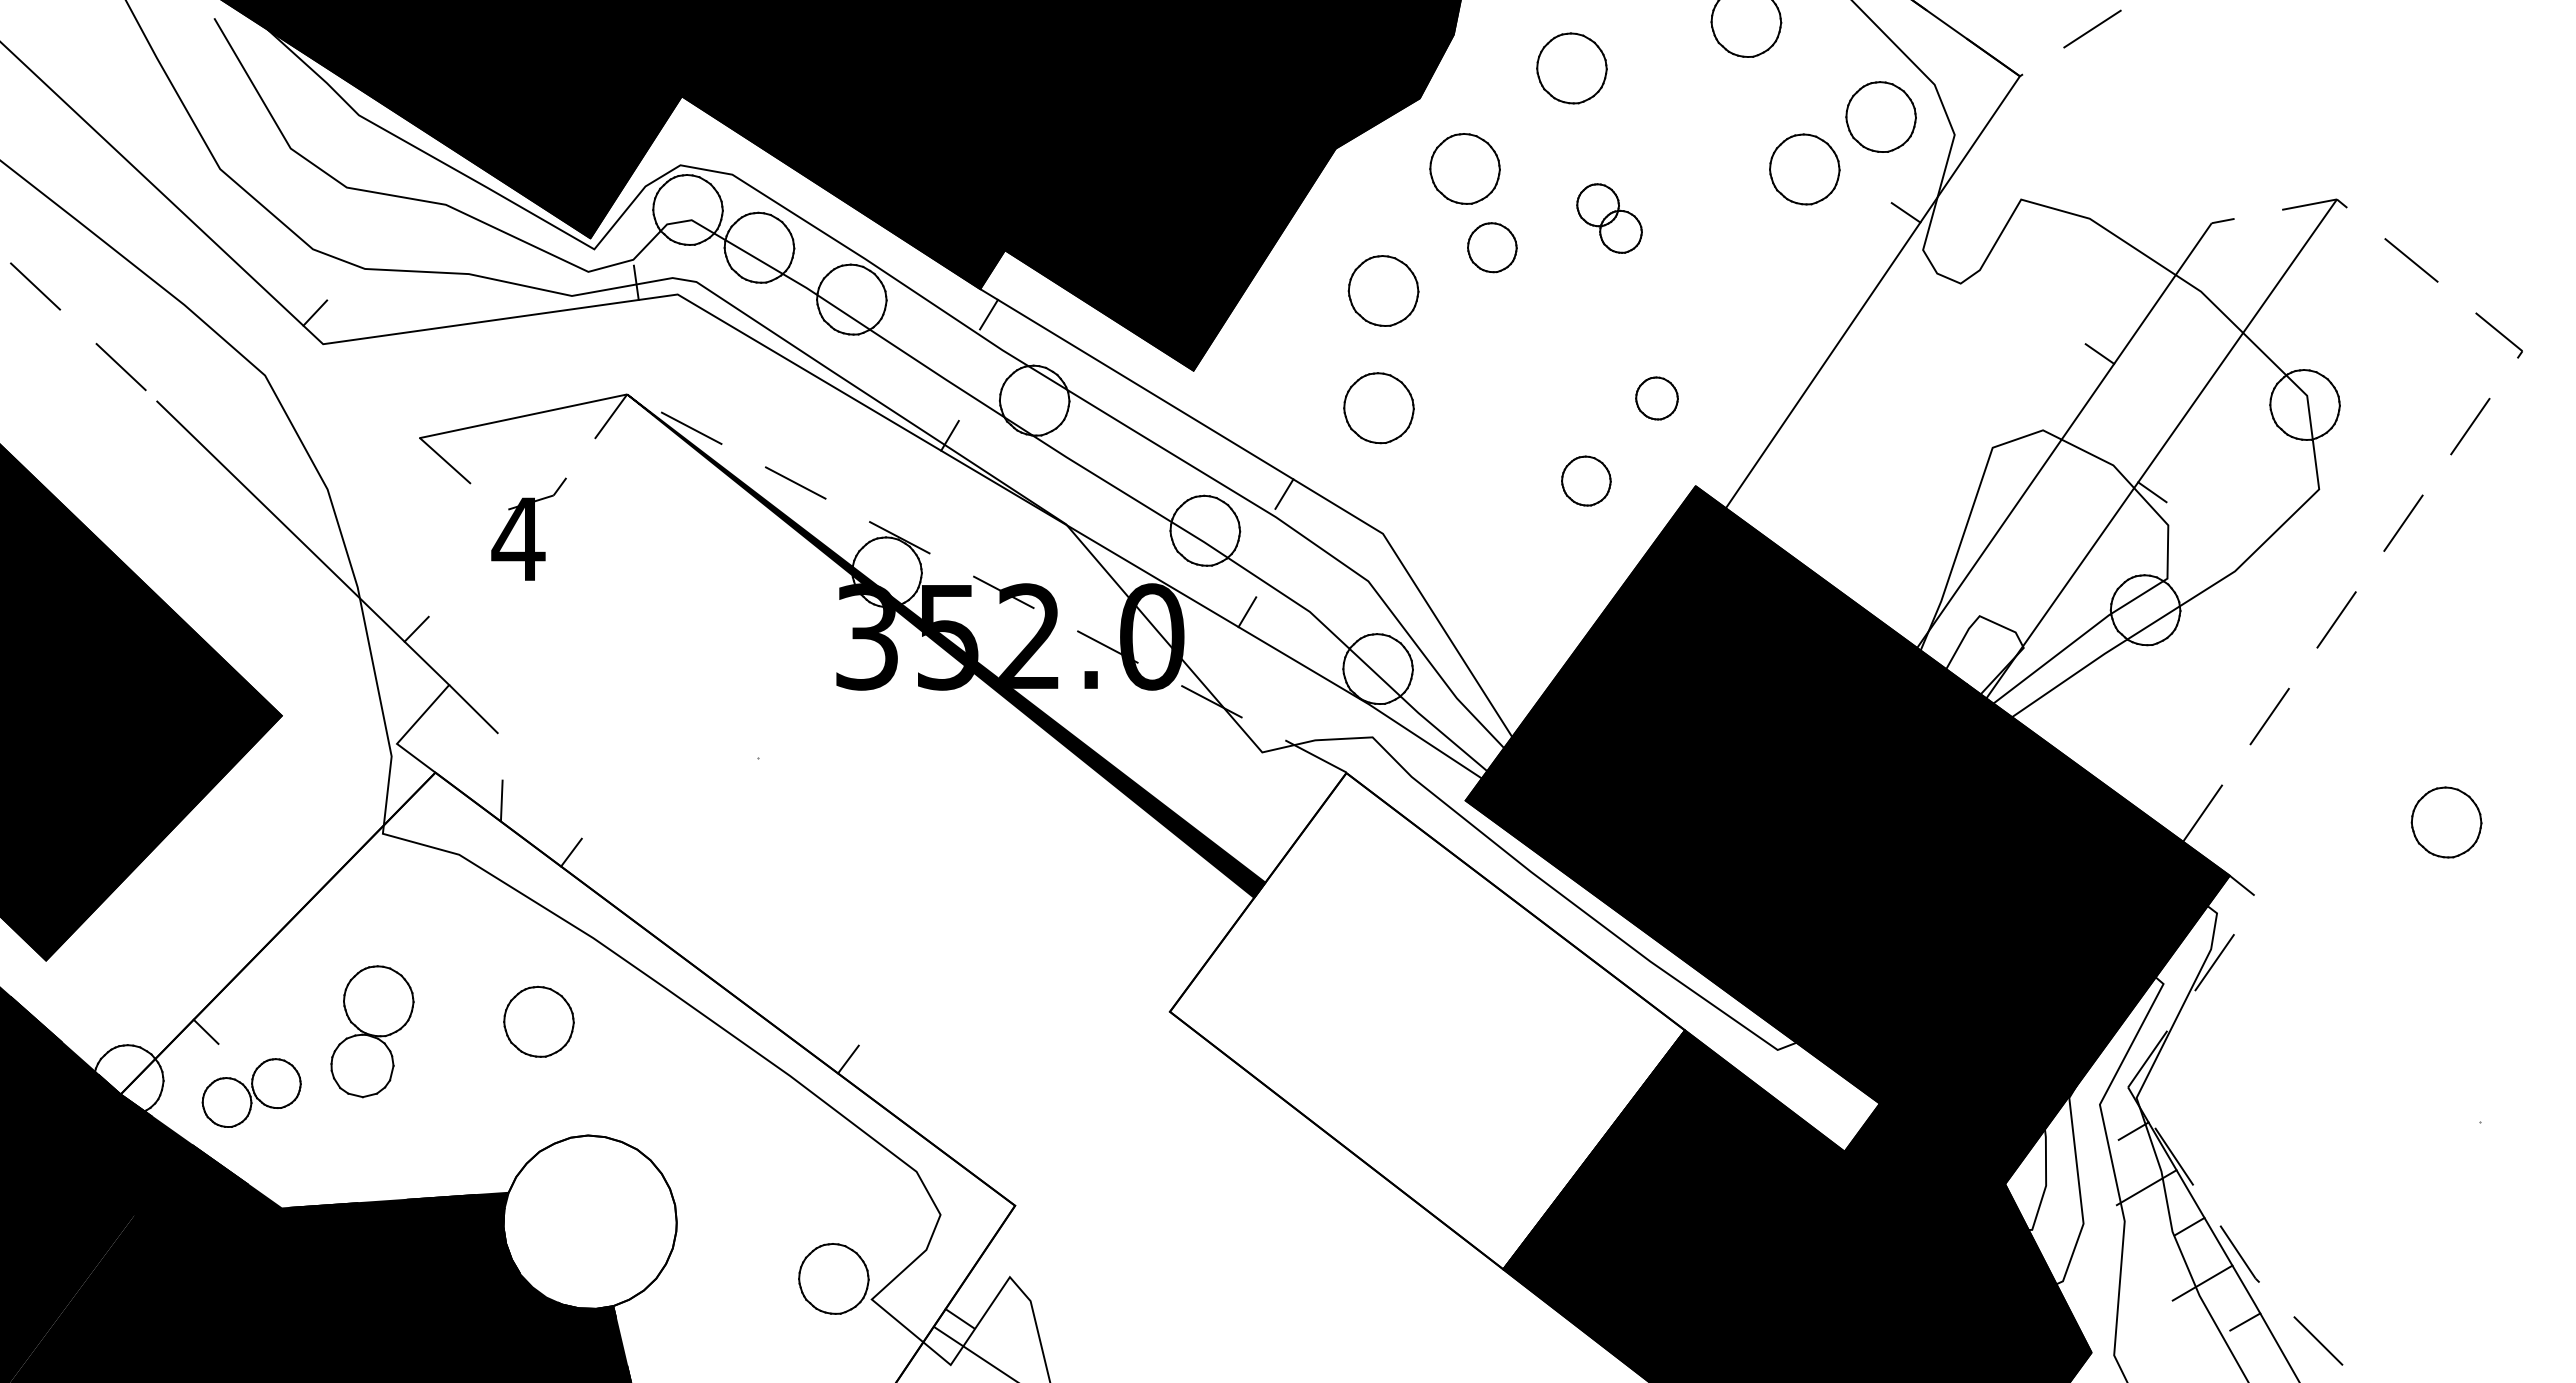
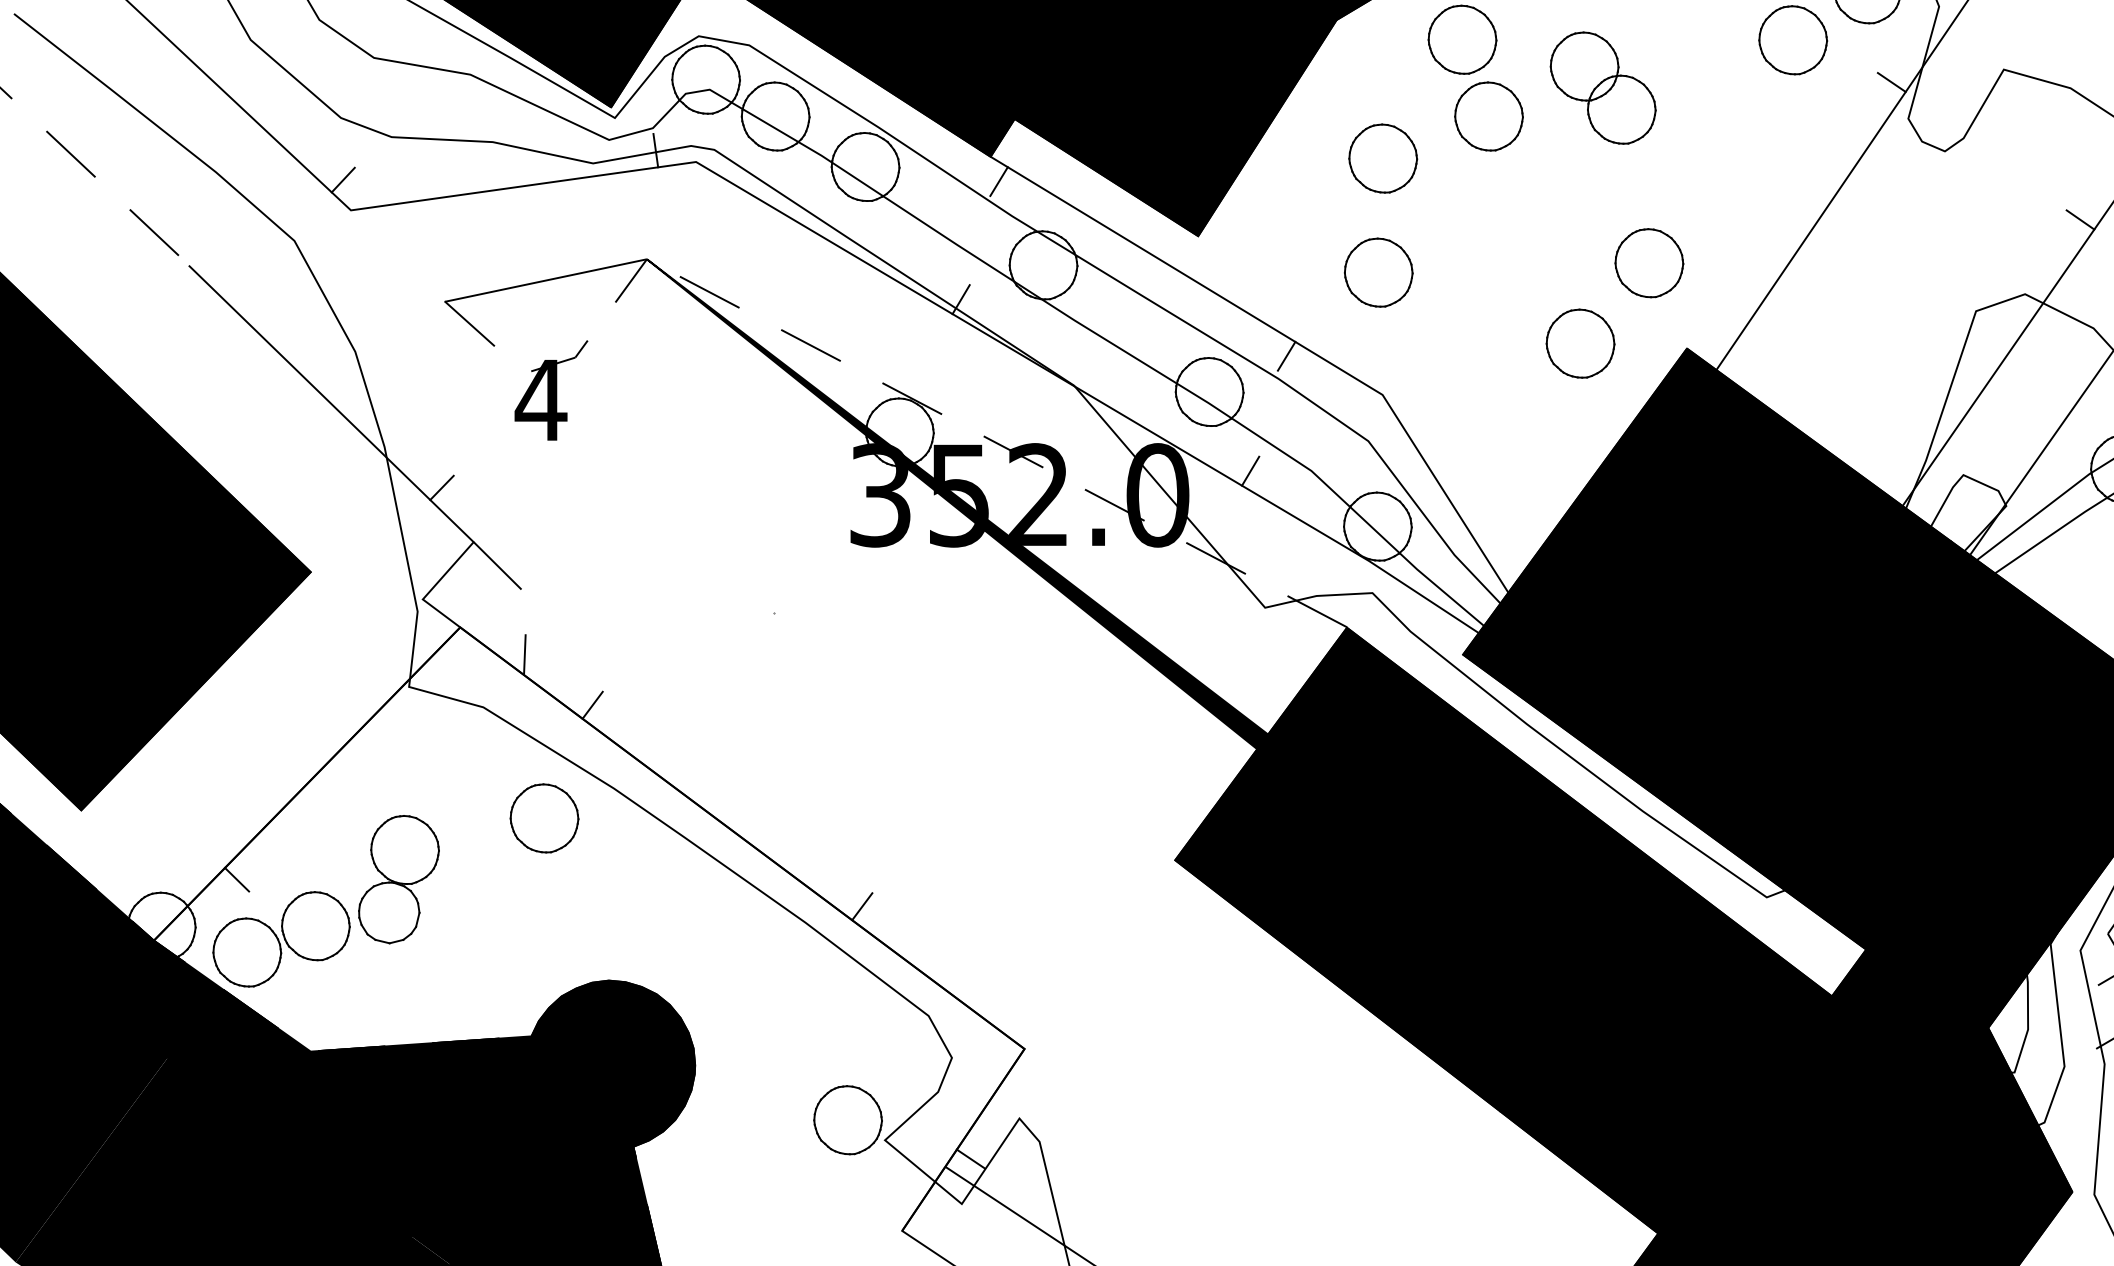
part: (1609, 218) -> (1603, 88), size x1.67
part: (1492, 247) -> (1489, 116), size x1.43
part: (1656, 398) -> (1648, 263), size x1.67
part: (1586, 480) -> (1580, 343), size x1.43
part: (538, 1021) -> (544, 818), moved
fill: (1427, 1021) -> (1425, 869), added
part: (251, 1092) -> (281, 938), size x1.43
fill: (589, 1221) -> (610, 1064), added

